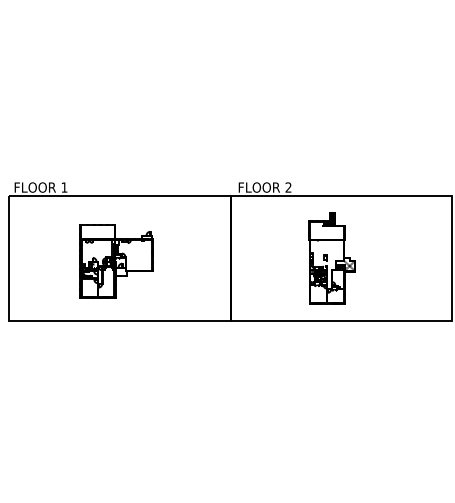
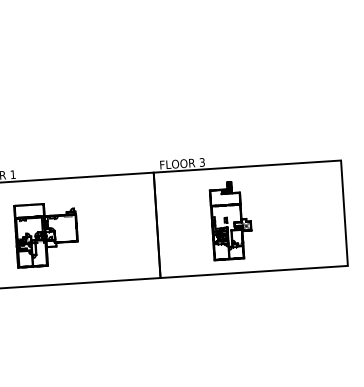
text: (288, 187) -> (202, 162), 2 -> 3
part: (331, 258) -> (230, 220), moved
part: (116, 261) -> (46, 235), moved

